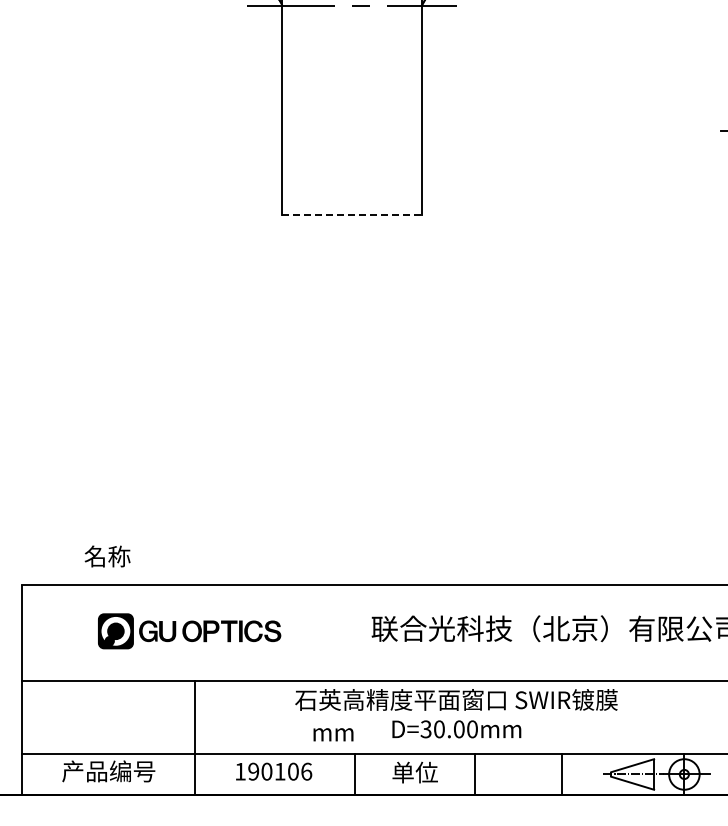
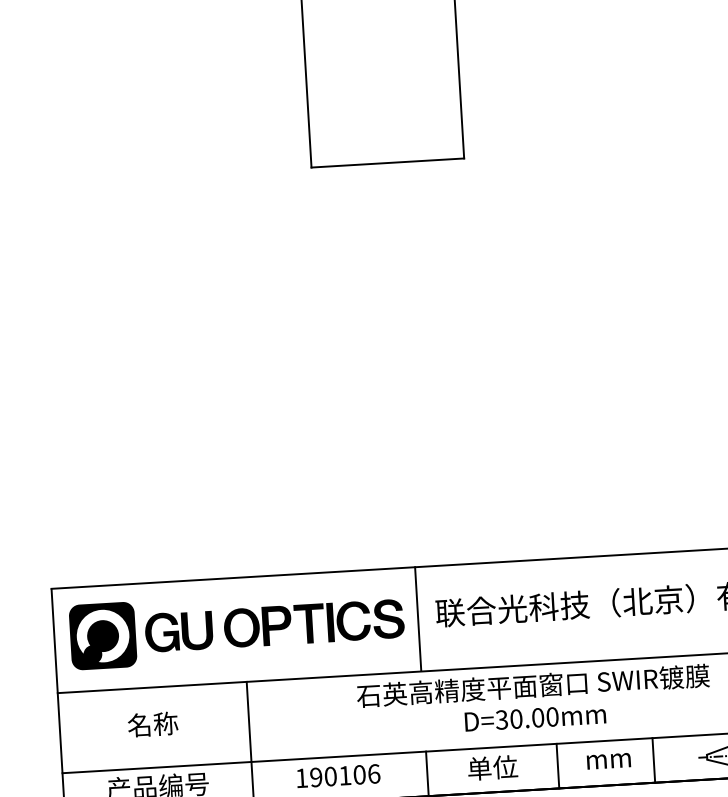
line: (352, 215) -> (388, 163), dashed -> solid
text: (107, 556) -> (152, 724), moved
part: (189, 631) -> (237, 628), size x1.67
line: (355, 632) -> (418, 618), added
text: (333, 734) -> (608, 760), moved

